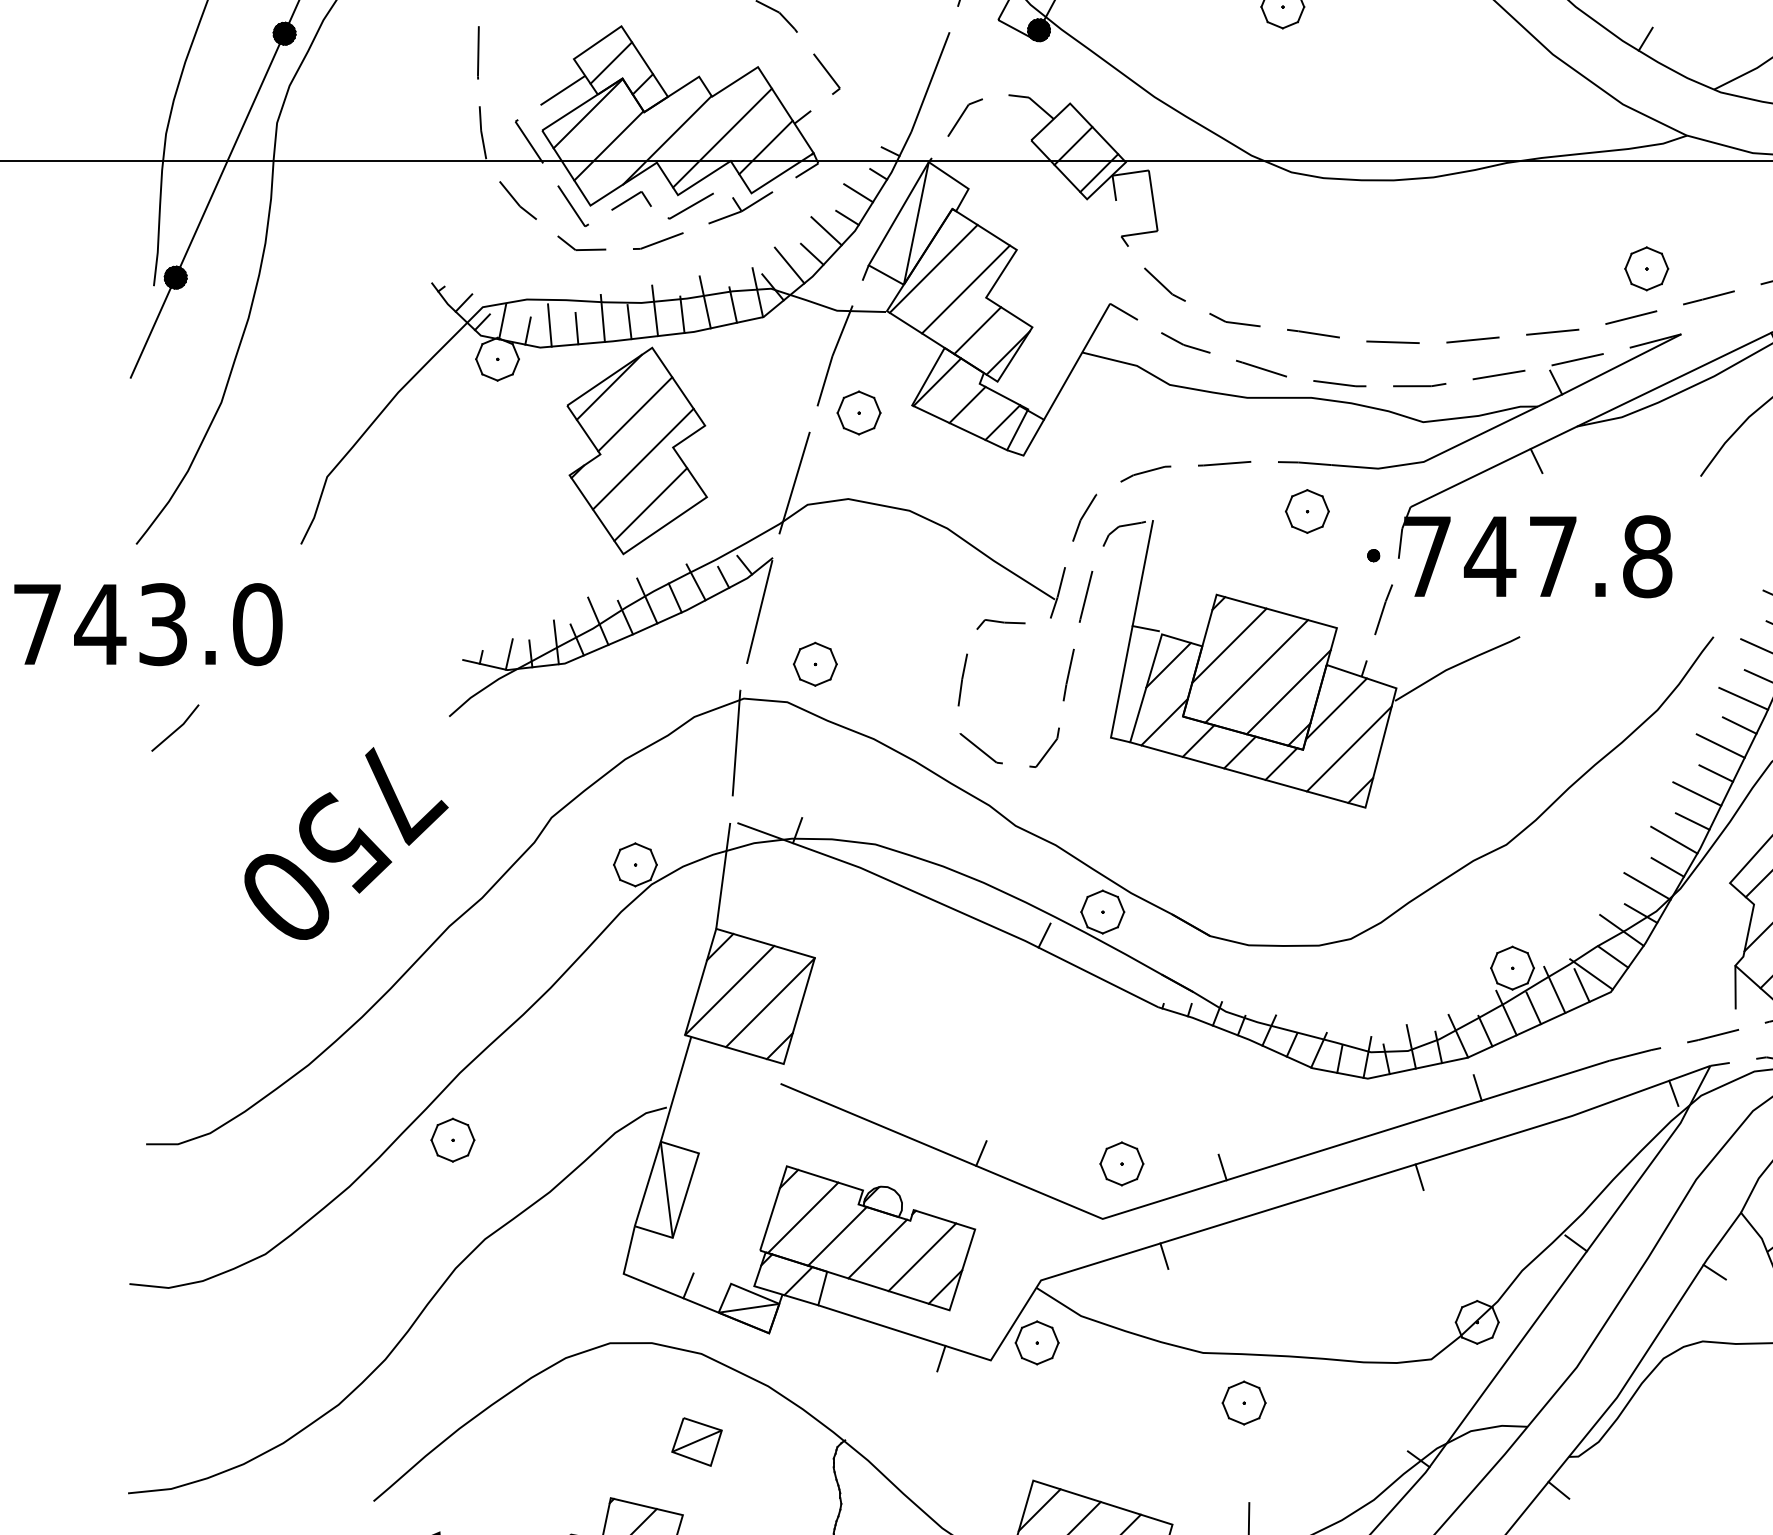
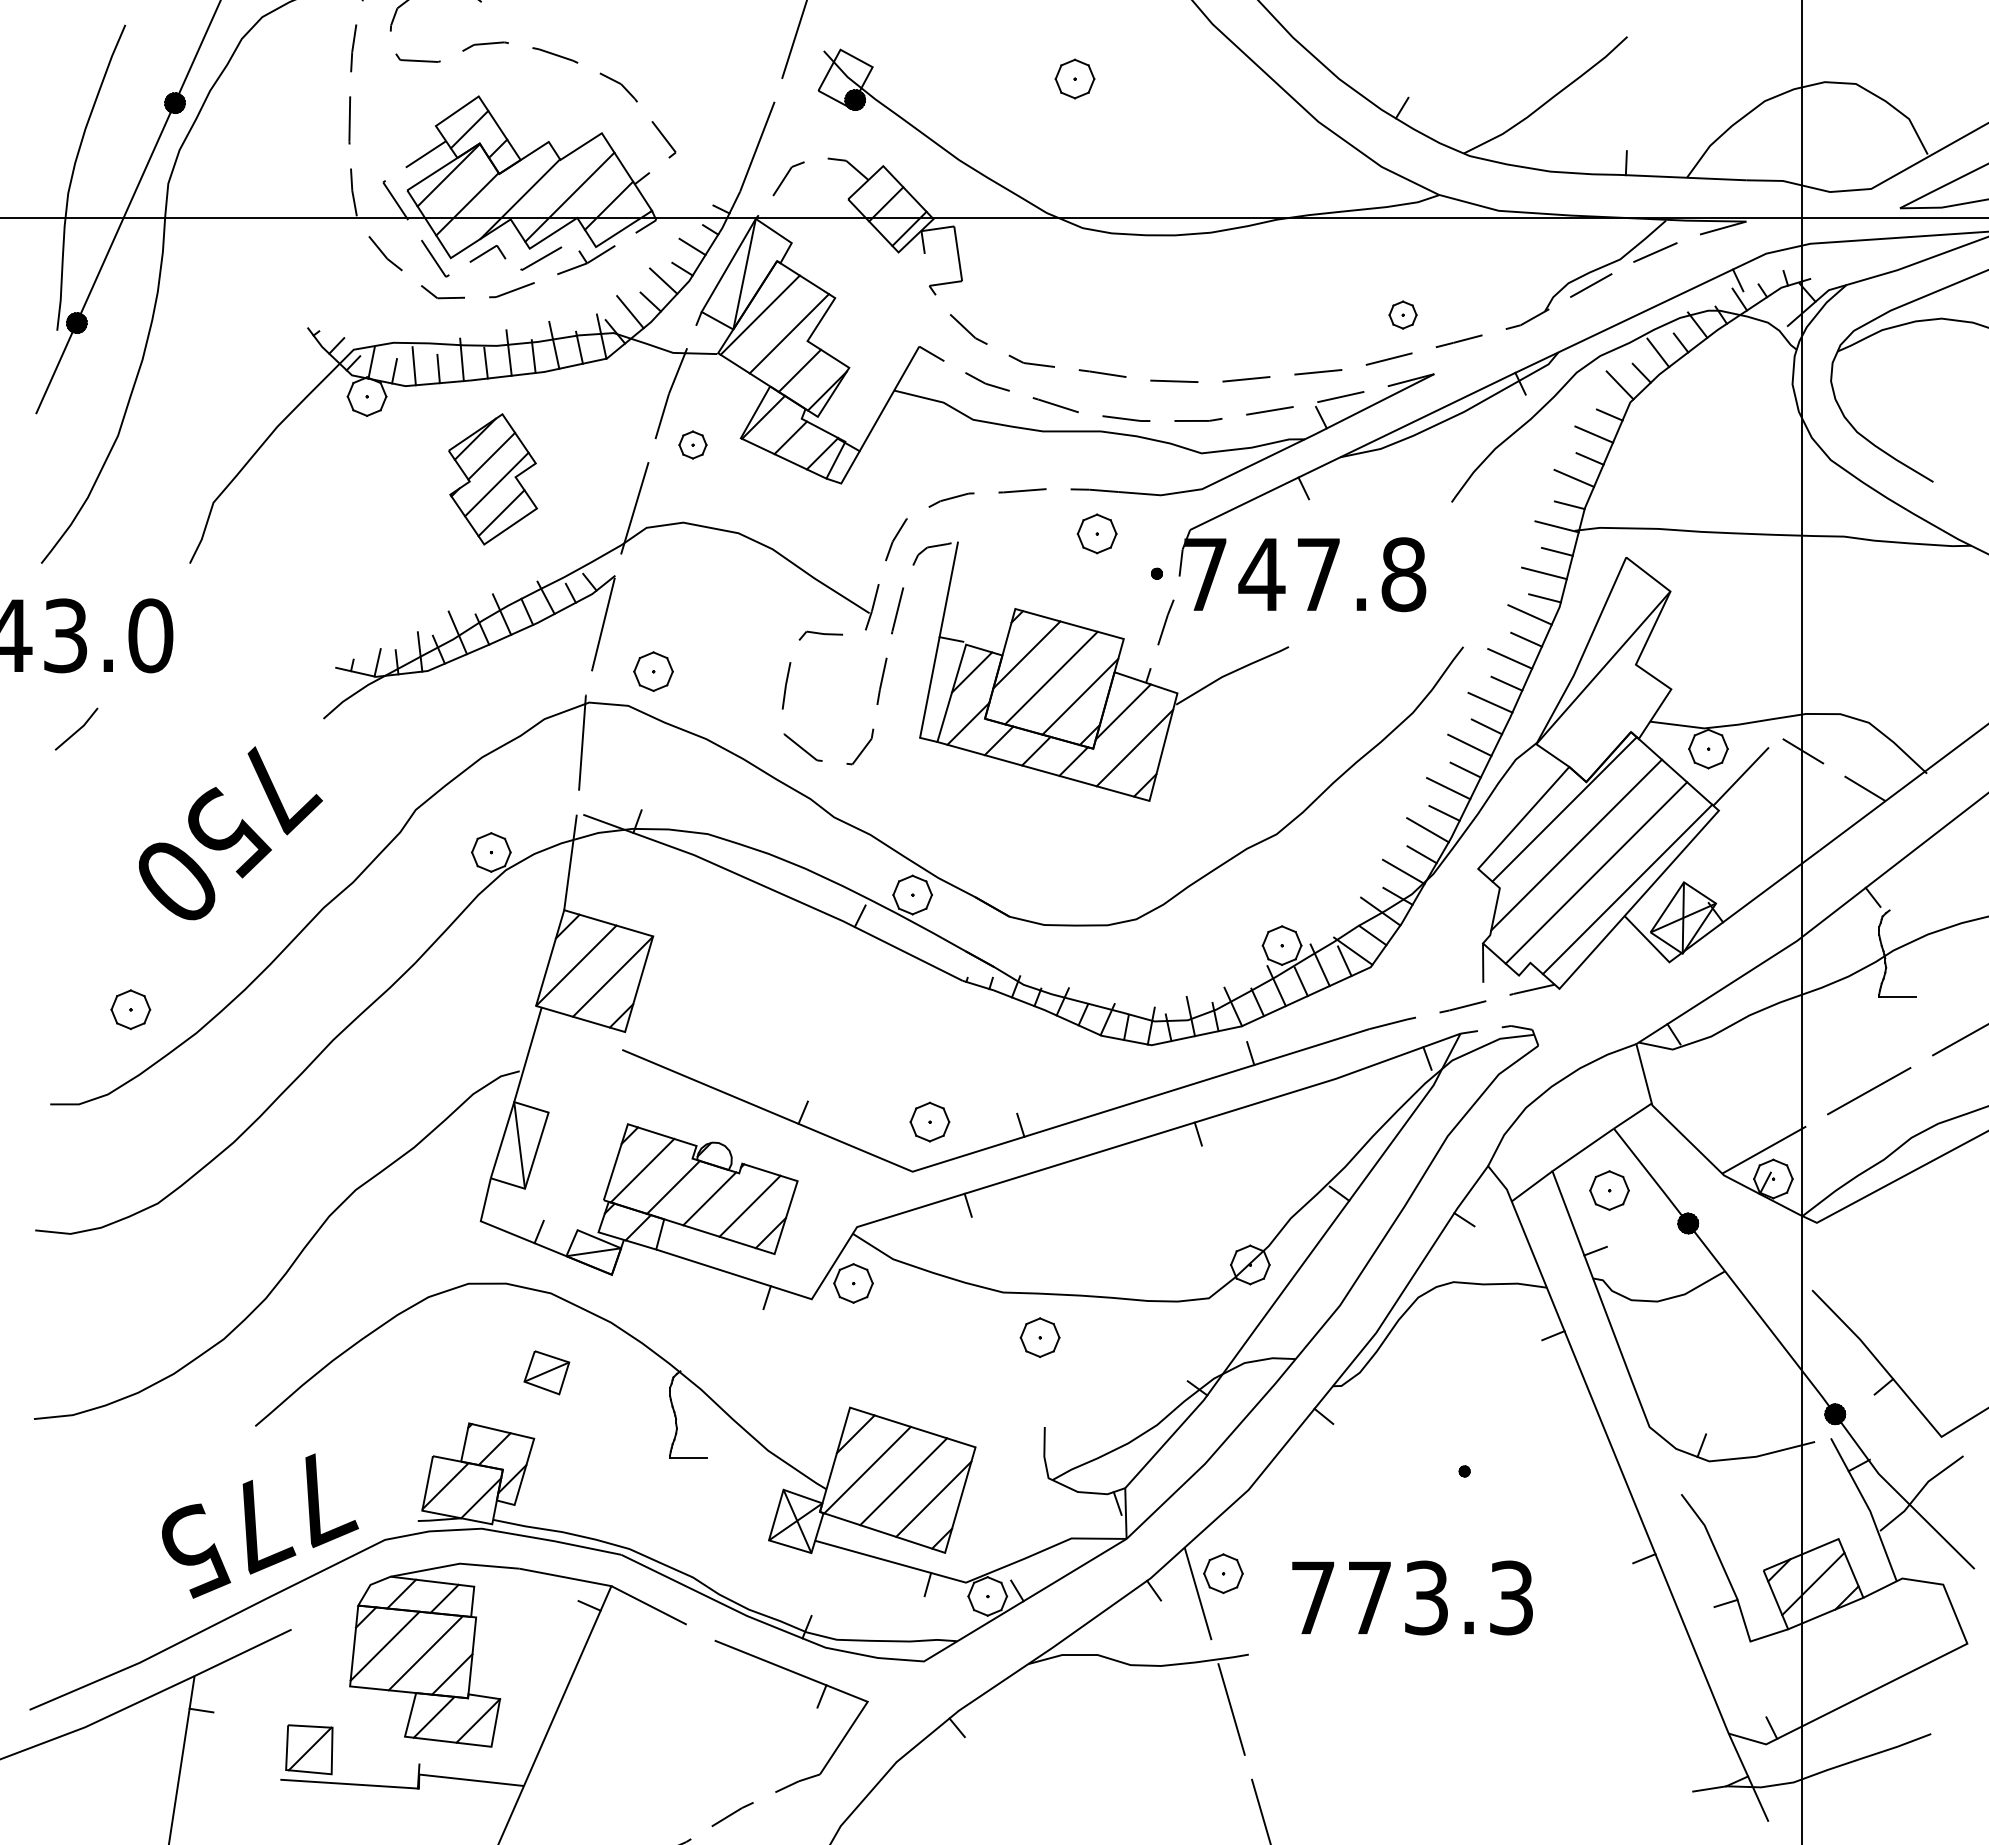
part: (1646, 268) -> (1402, 314), size x0.7
part: (858, 412) -> (692, 444), size x0.7
part: (636, 451) -> (492, 479), size x0.7
part: (452, 1139) -> (130, 1009), moved

